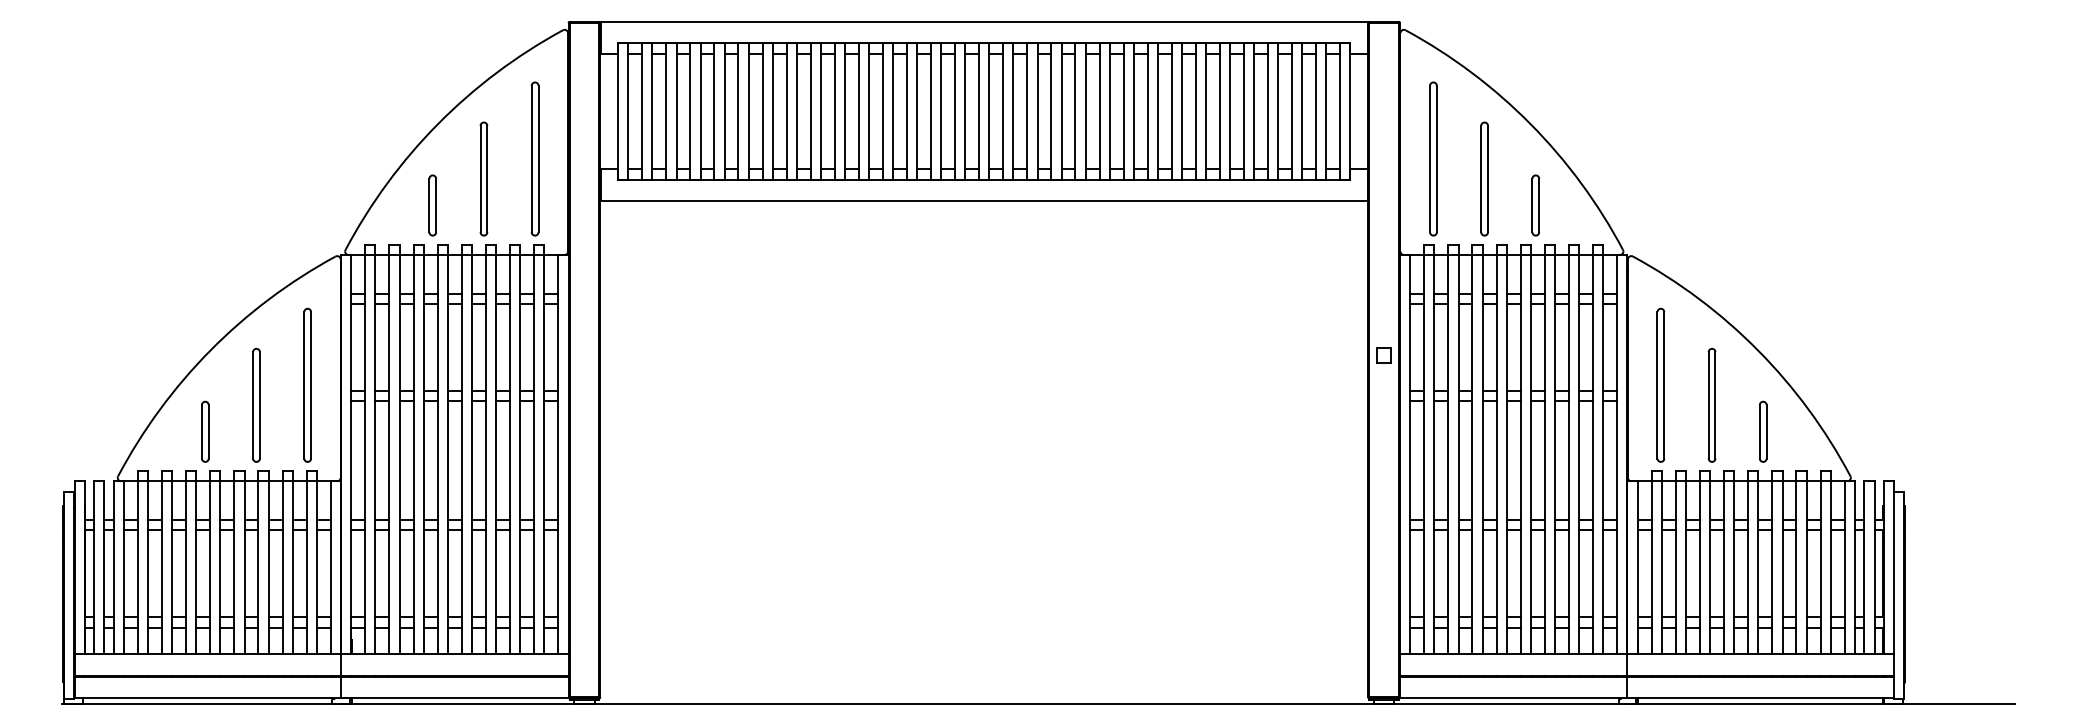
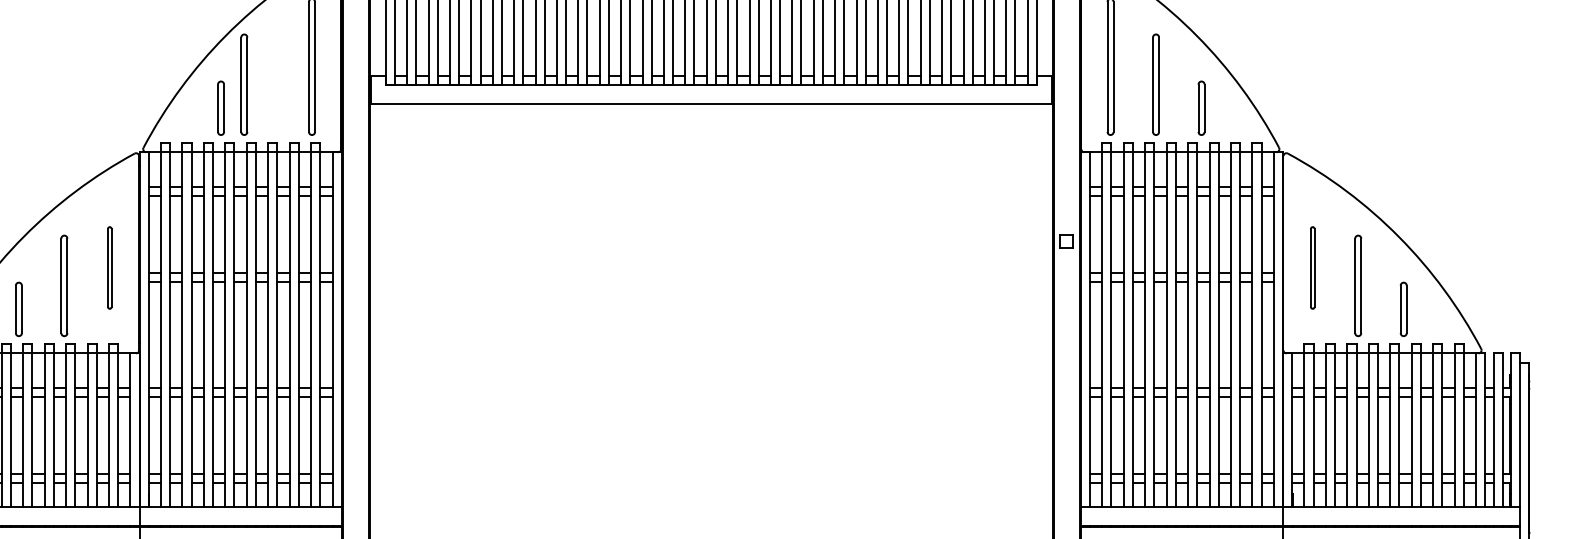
part: (483, 178) -> (243, 84), moved
part: (307, 384) -> (109, 267), size x0.6
part: (1660, 384) -> (1312, 267), size x0.6

